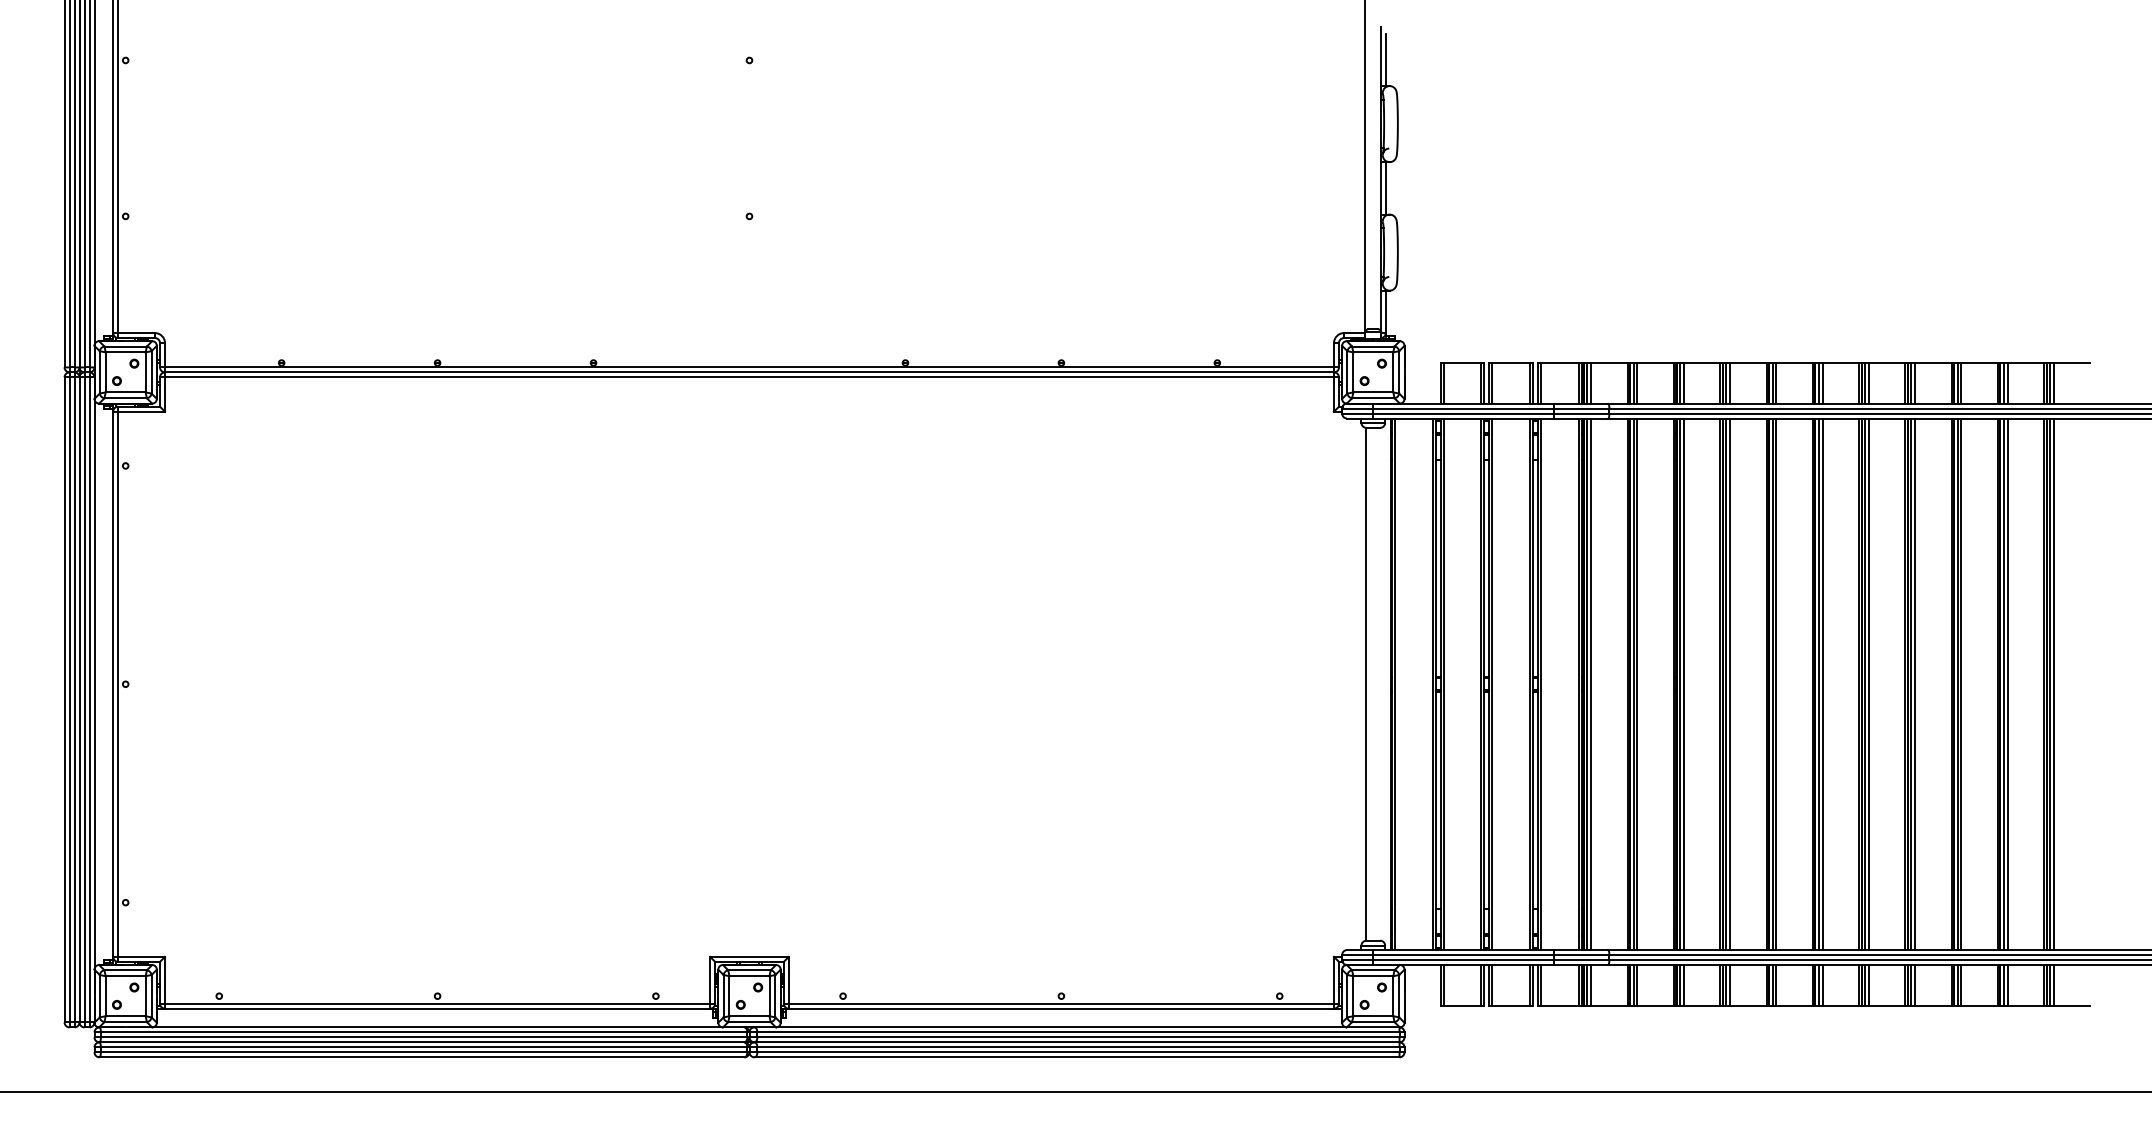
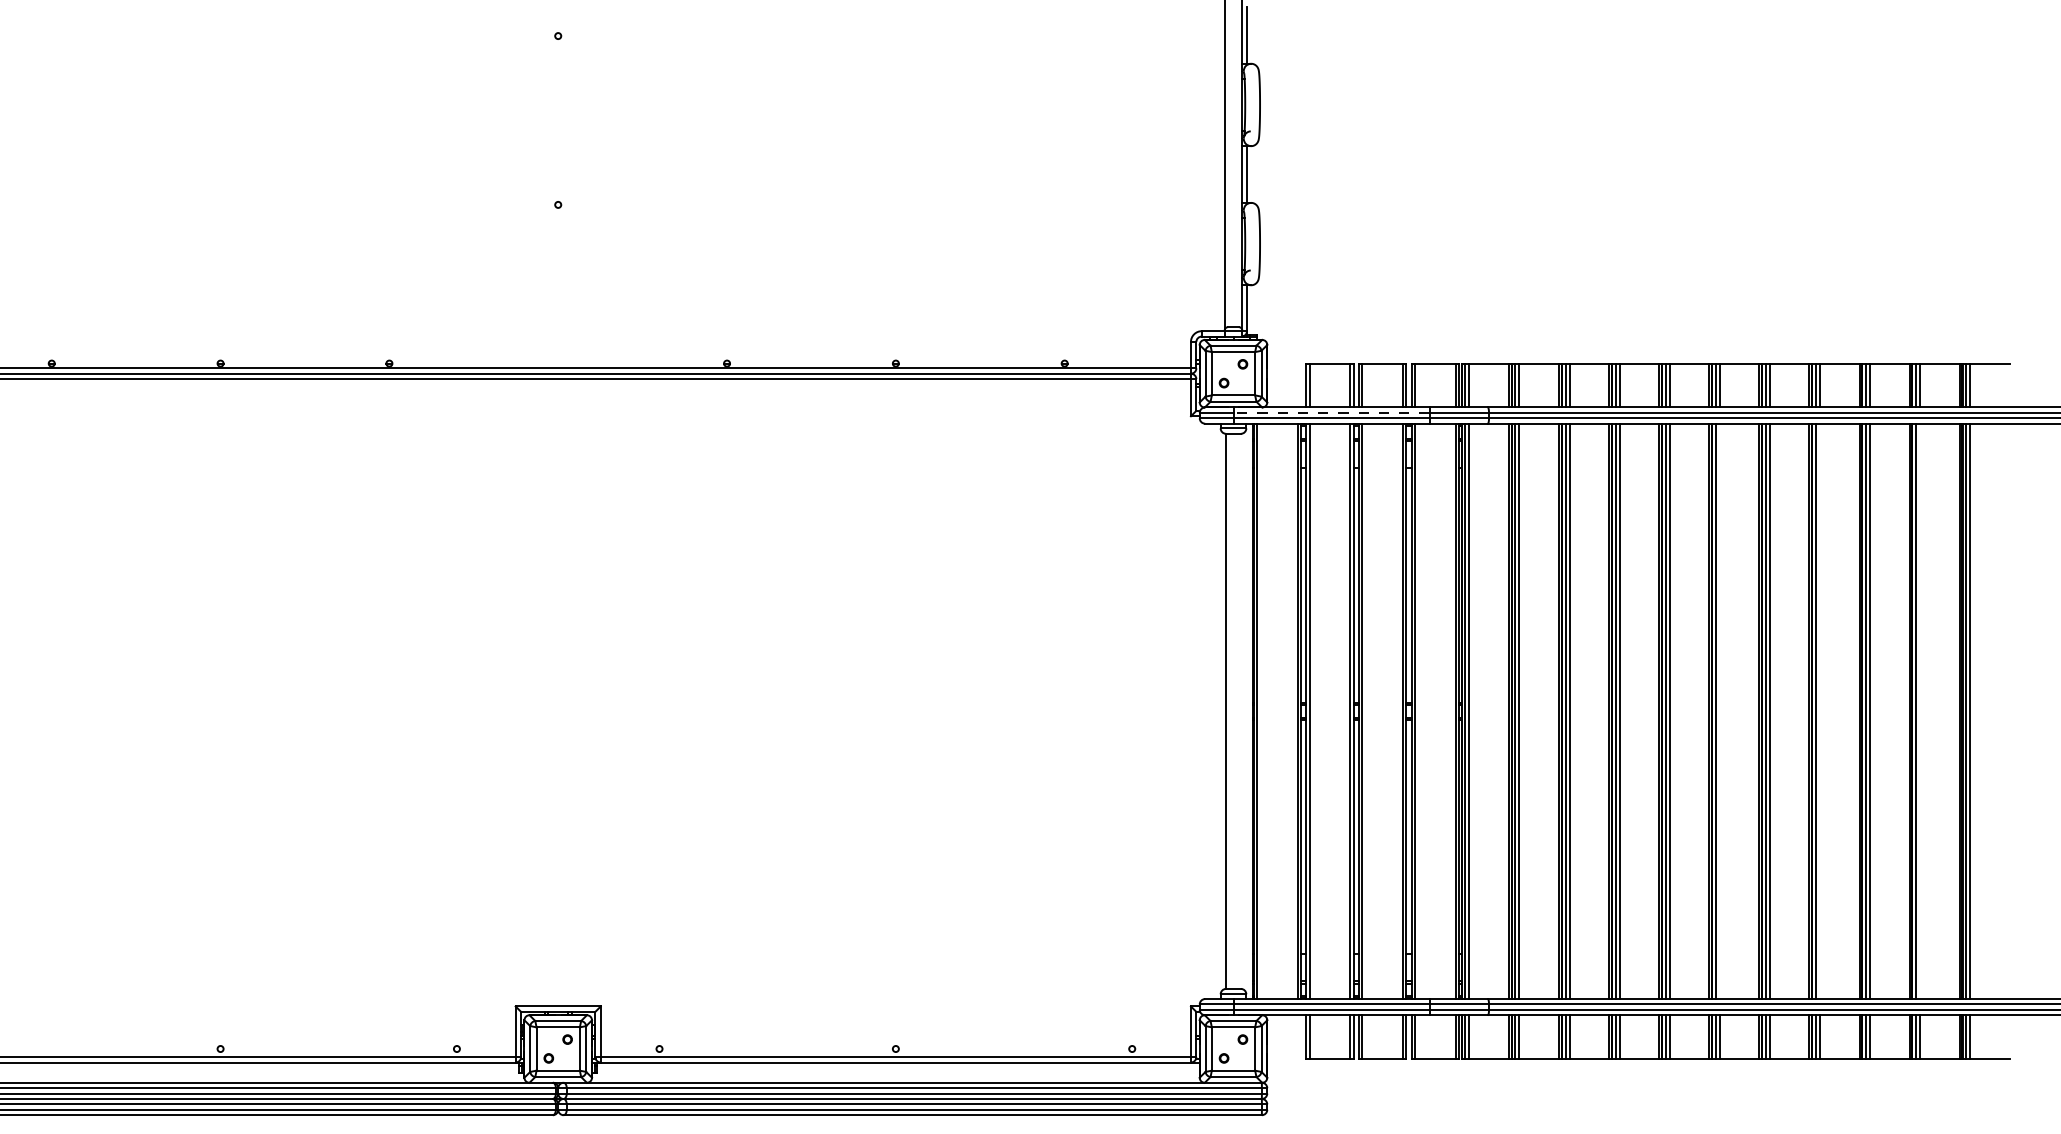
line: (1463, 408) -> (1331, 412), solid -> dashed
line: (1822, 684) -> (1719, 711), removed
line: (1915, 684) -> (1820, 711), removed
line: (2007, 684) -> (1920, 711), removed

